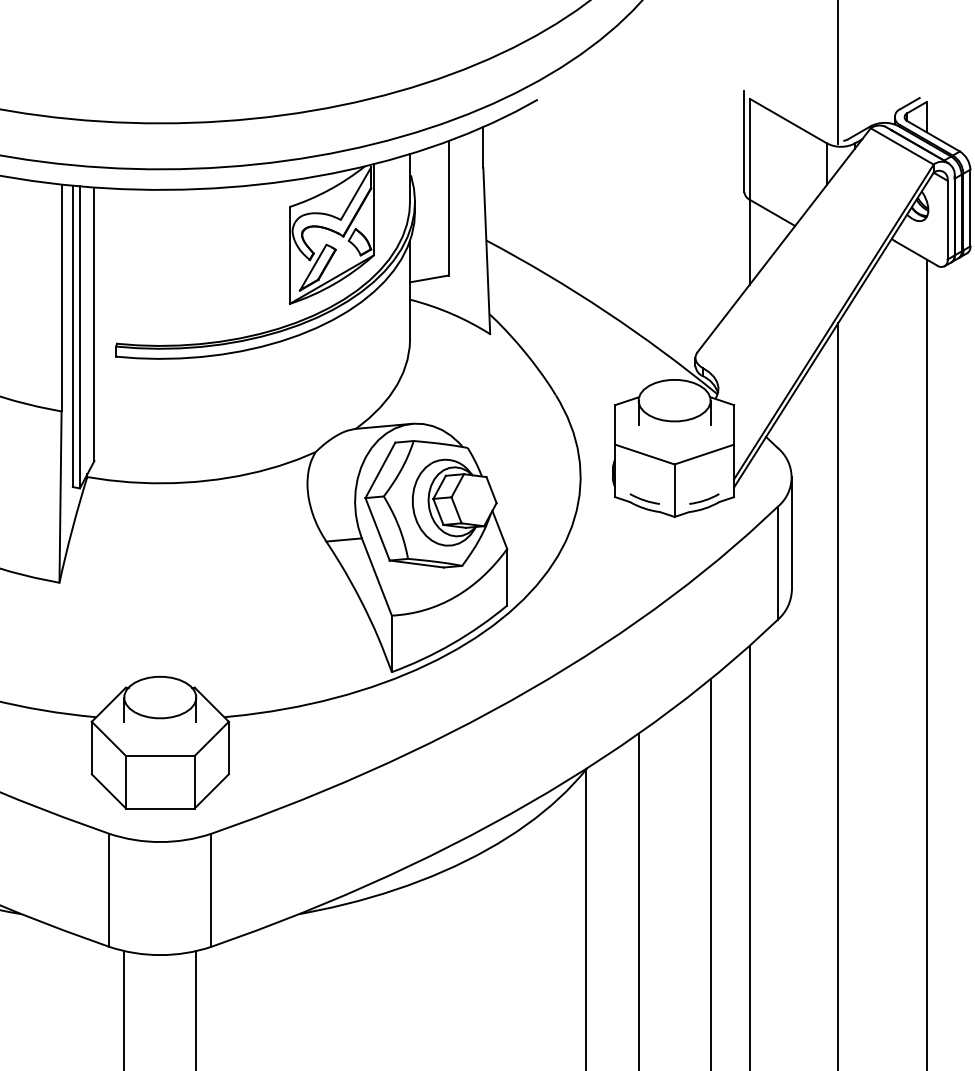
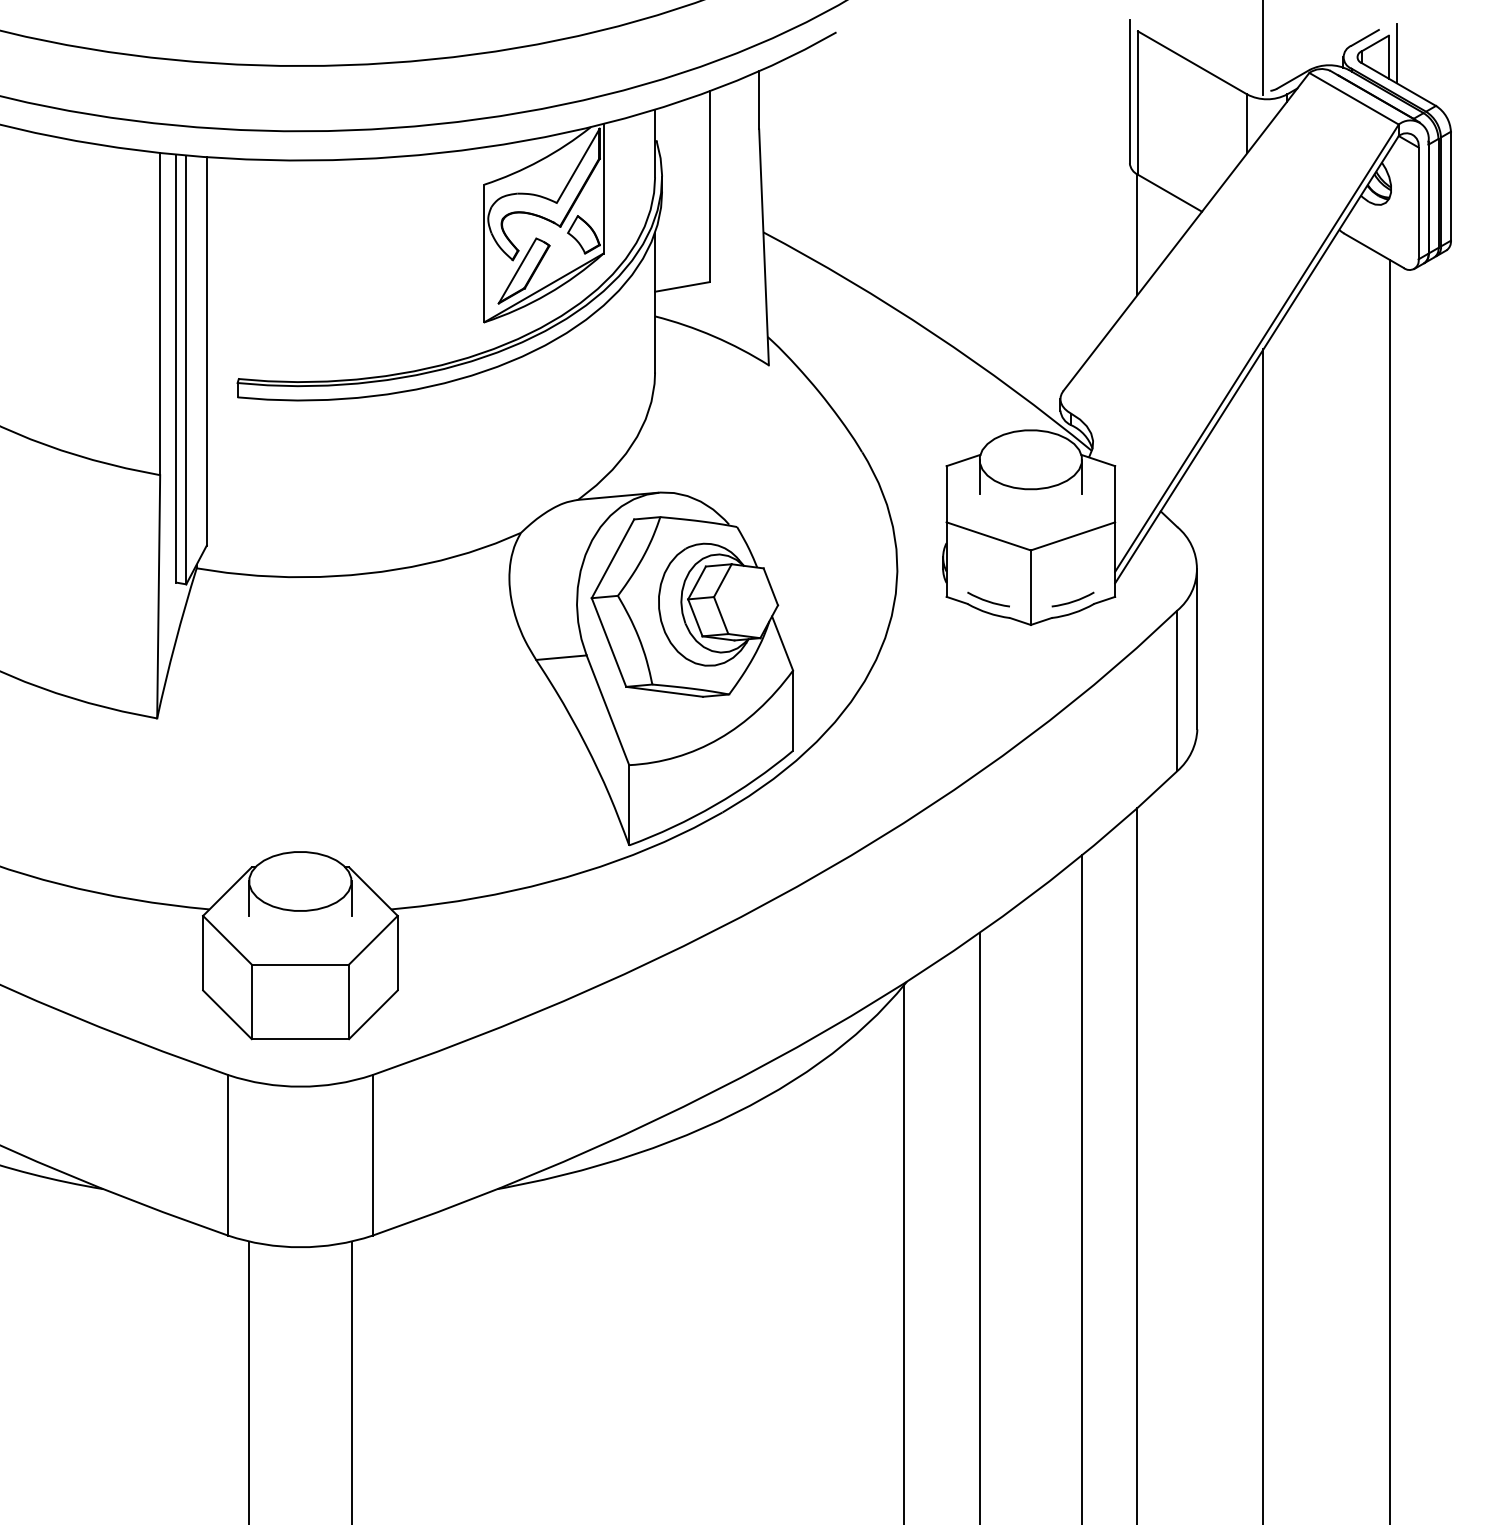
line: (932, 114) -> (1397, 53), added

